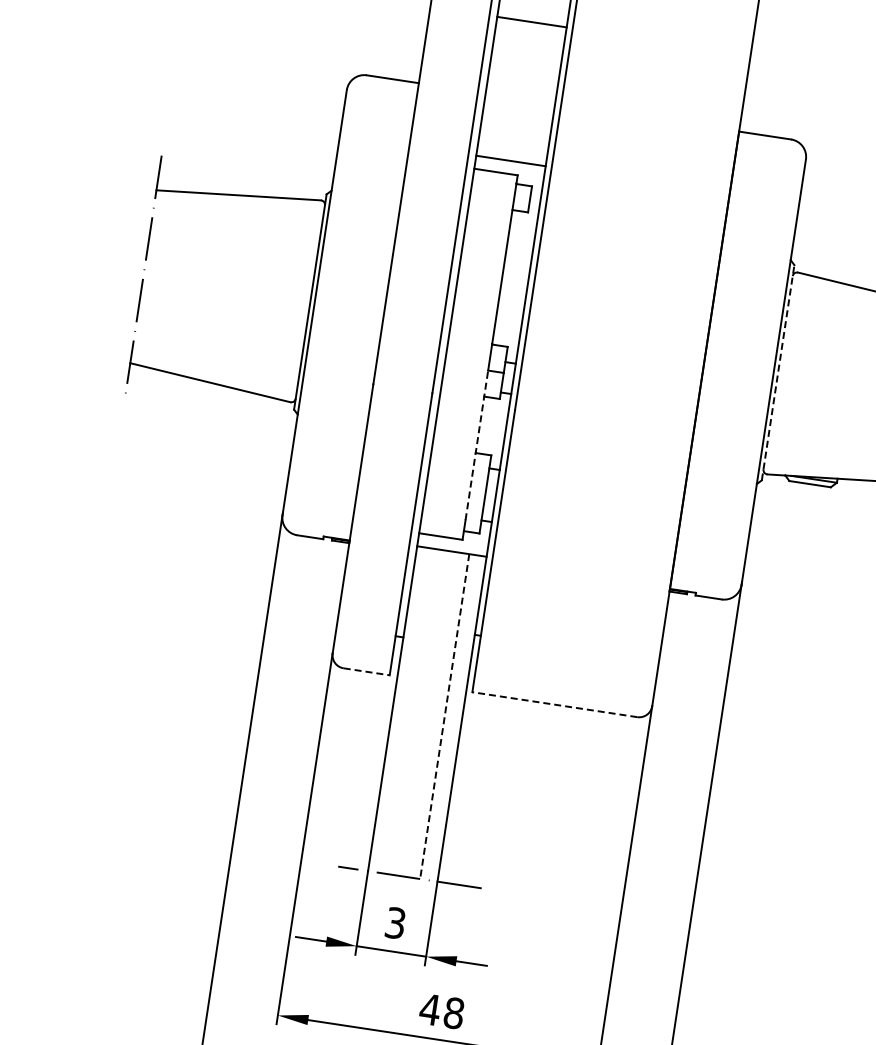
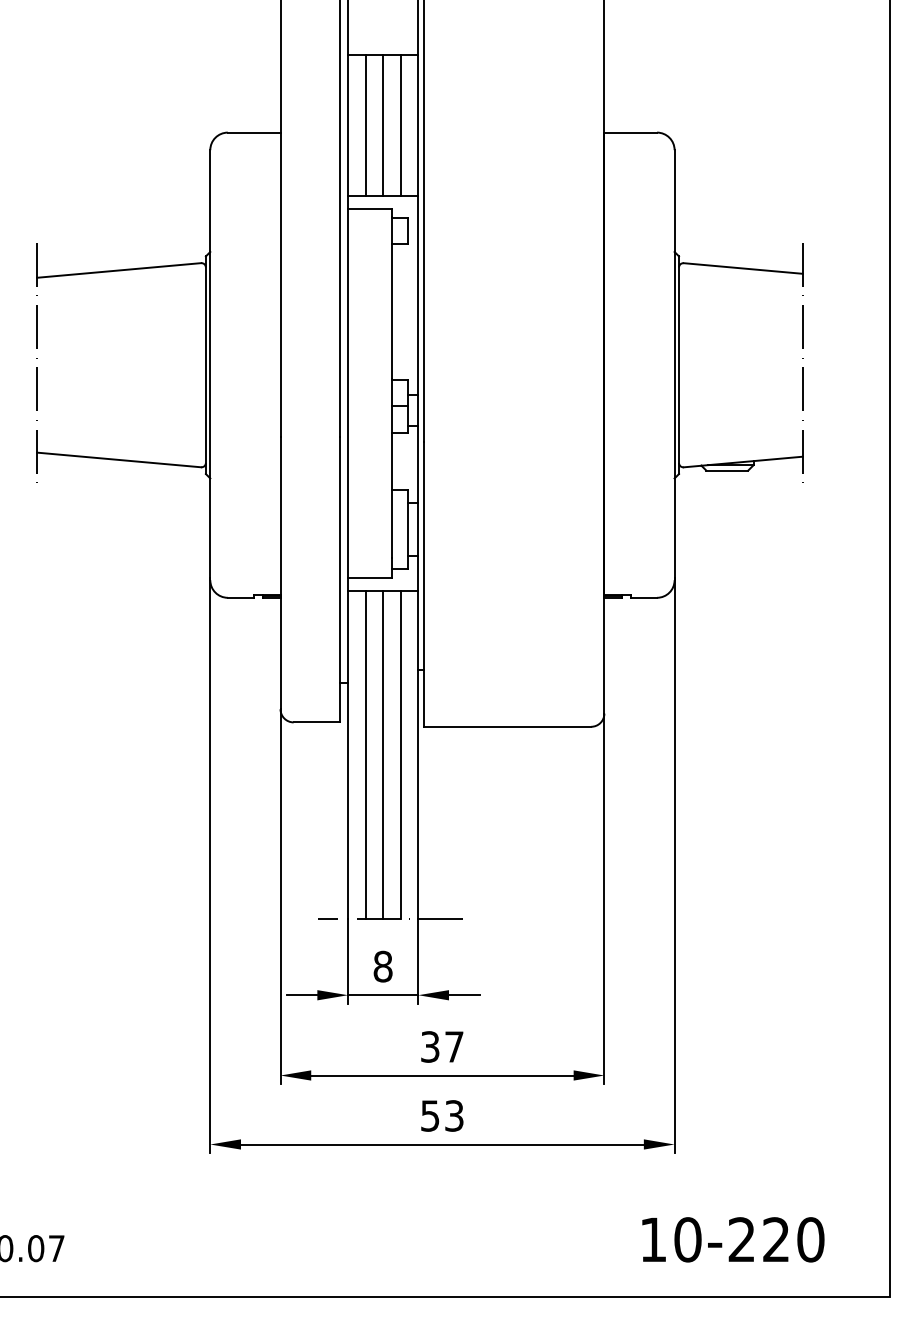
line: (503, 88) -> (365, 125), added
line: (521, 91) -> (383, 125), added
line: (538, 94) -> (400, 125), added
line: (778, 373) -> (679, 365), dashed -> solid
line: (476, 444) -> (391, 481), dashed -> solid
line: (367, 671) -> (317, 722), dashed -> solid
line: (554, 704) -> (507, 726), dashed -> solid
line: (409, 710) -> (365, 754), added
line: (427, 713) -> (383, 754), added
line: (444, 717) -> (400, 755), dashed -> solid
text: (395, 922) -> (382, 966), 3 -> 8
text: (441, 1010) -> (441, 1046), 48 -> 37

